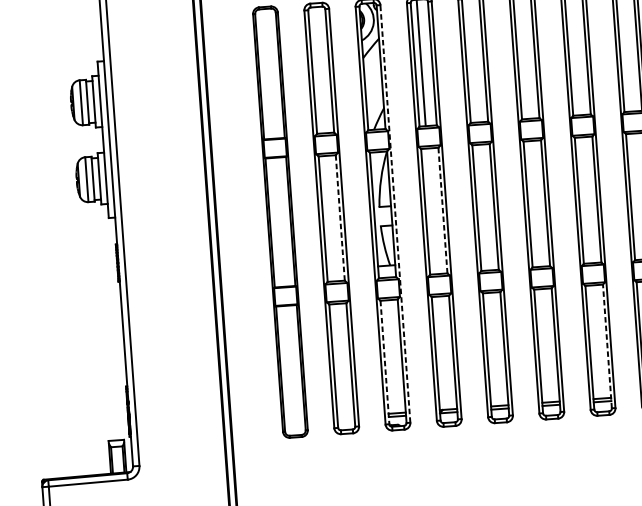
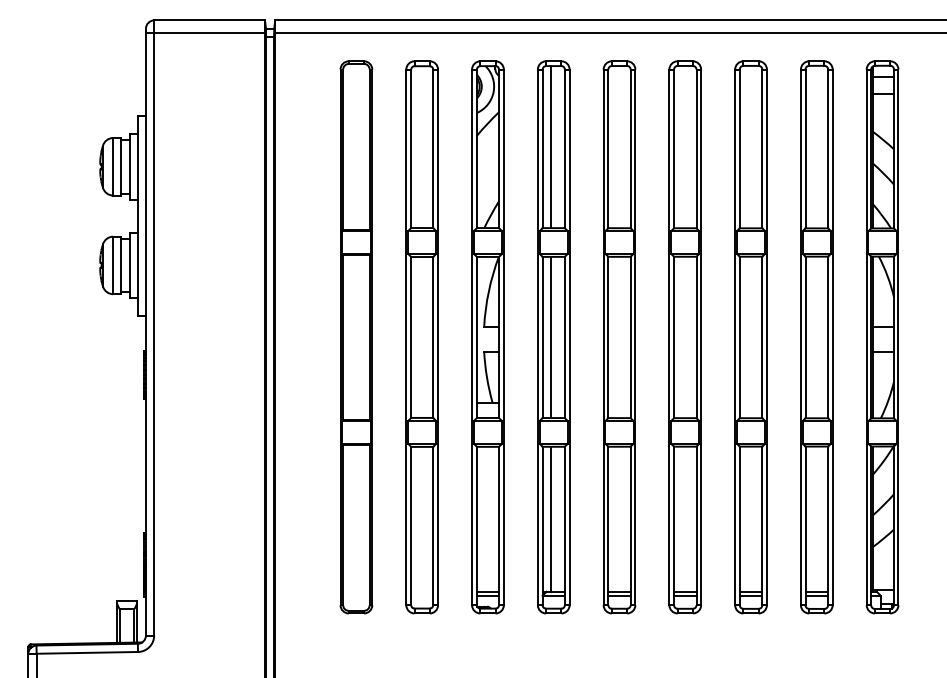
line: (442, 210) -> (564, 337), dashed -> solid
line: (431, 211) -> (550, 337), added
line: (395, 214) -> (503, 337), dashed -> solid
line: (340, 217) -> (433, 336), dashed -> solid
line: (607, 346) -> (762, 525), dashed -> solid
line: (441, 352) -> (550, 518), added
line: (384, 362) -> (476, 526), dashed -> solid

